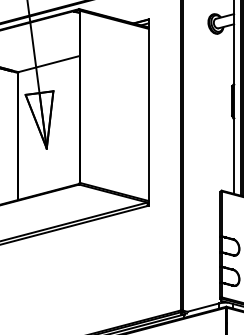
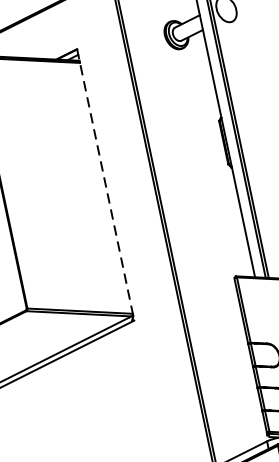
line: (148, 113) -> (105, 186), solid -> dashed

